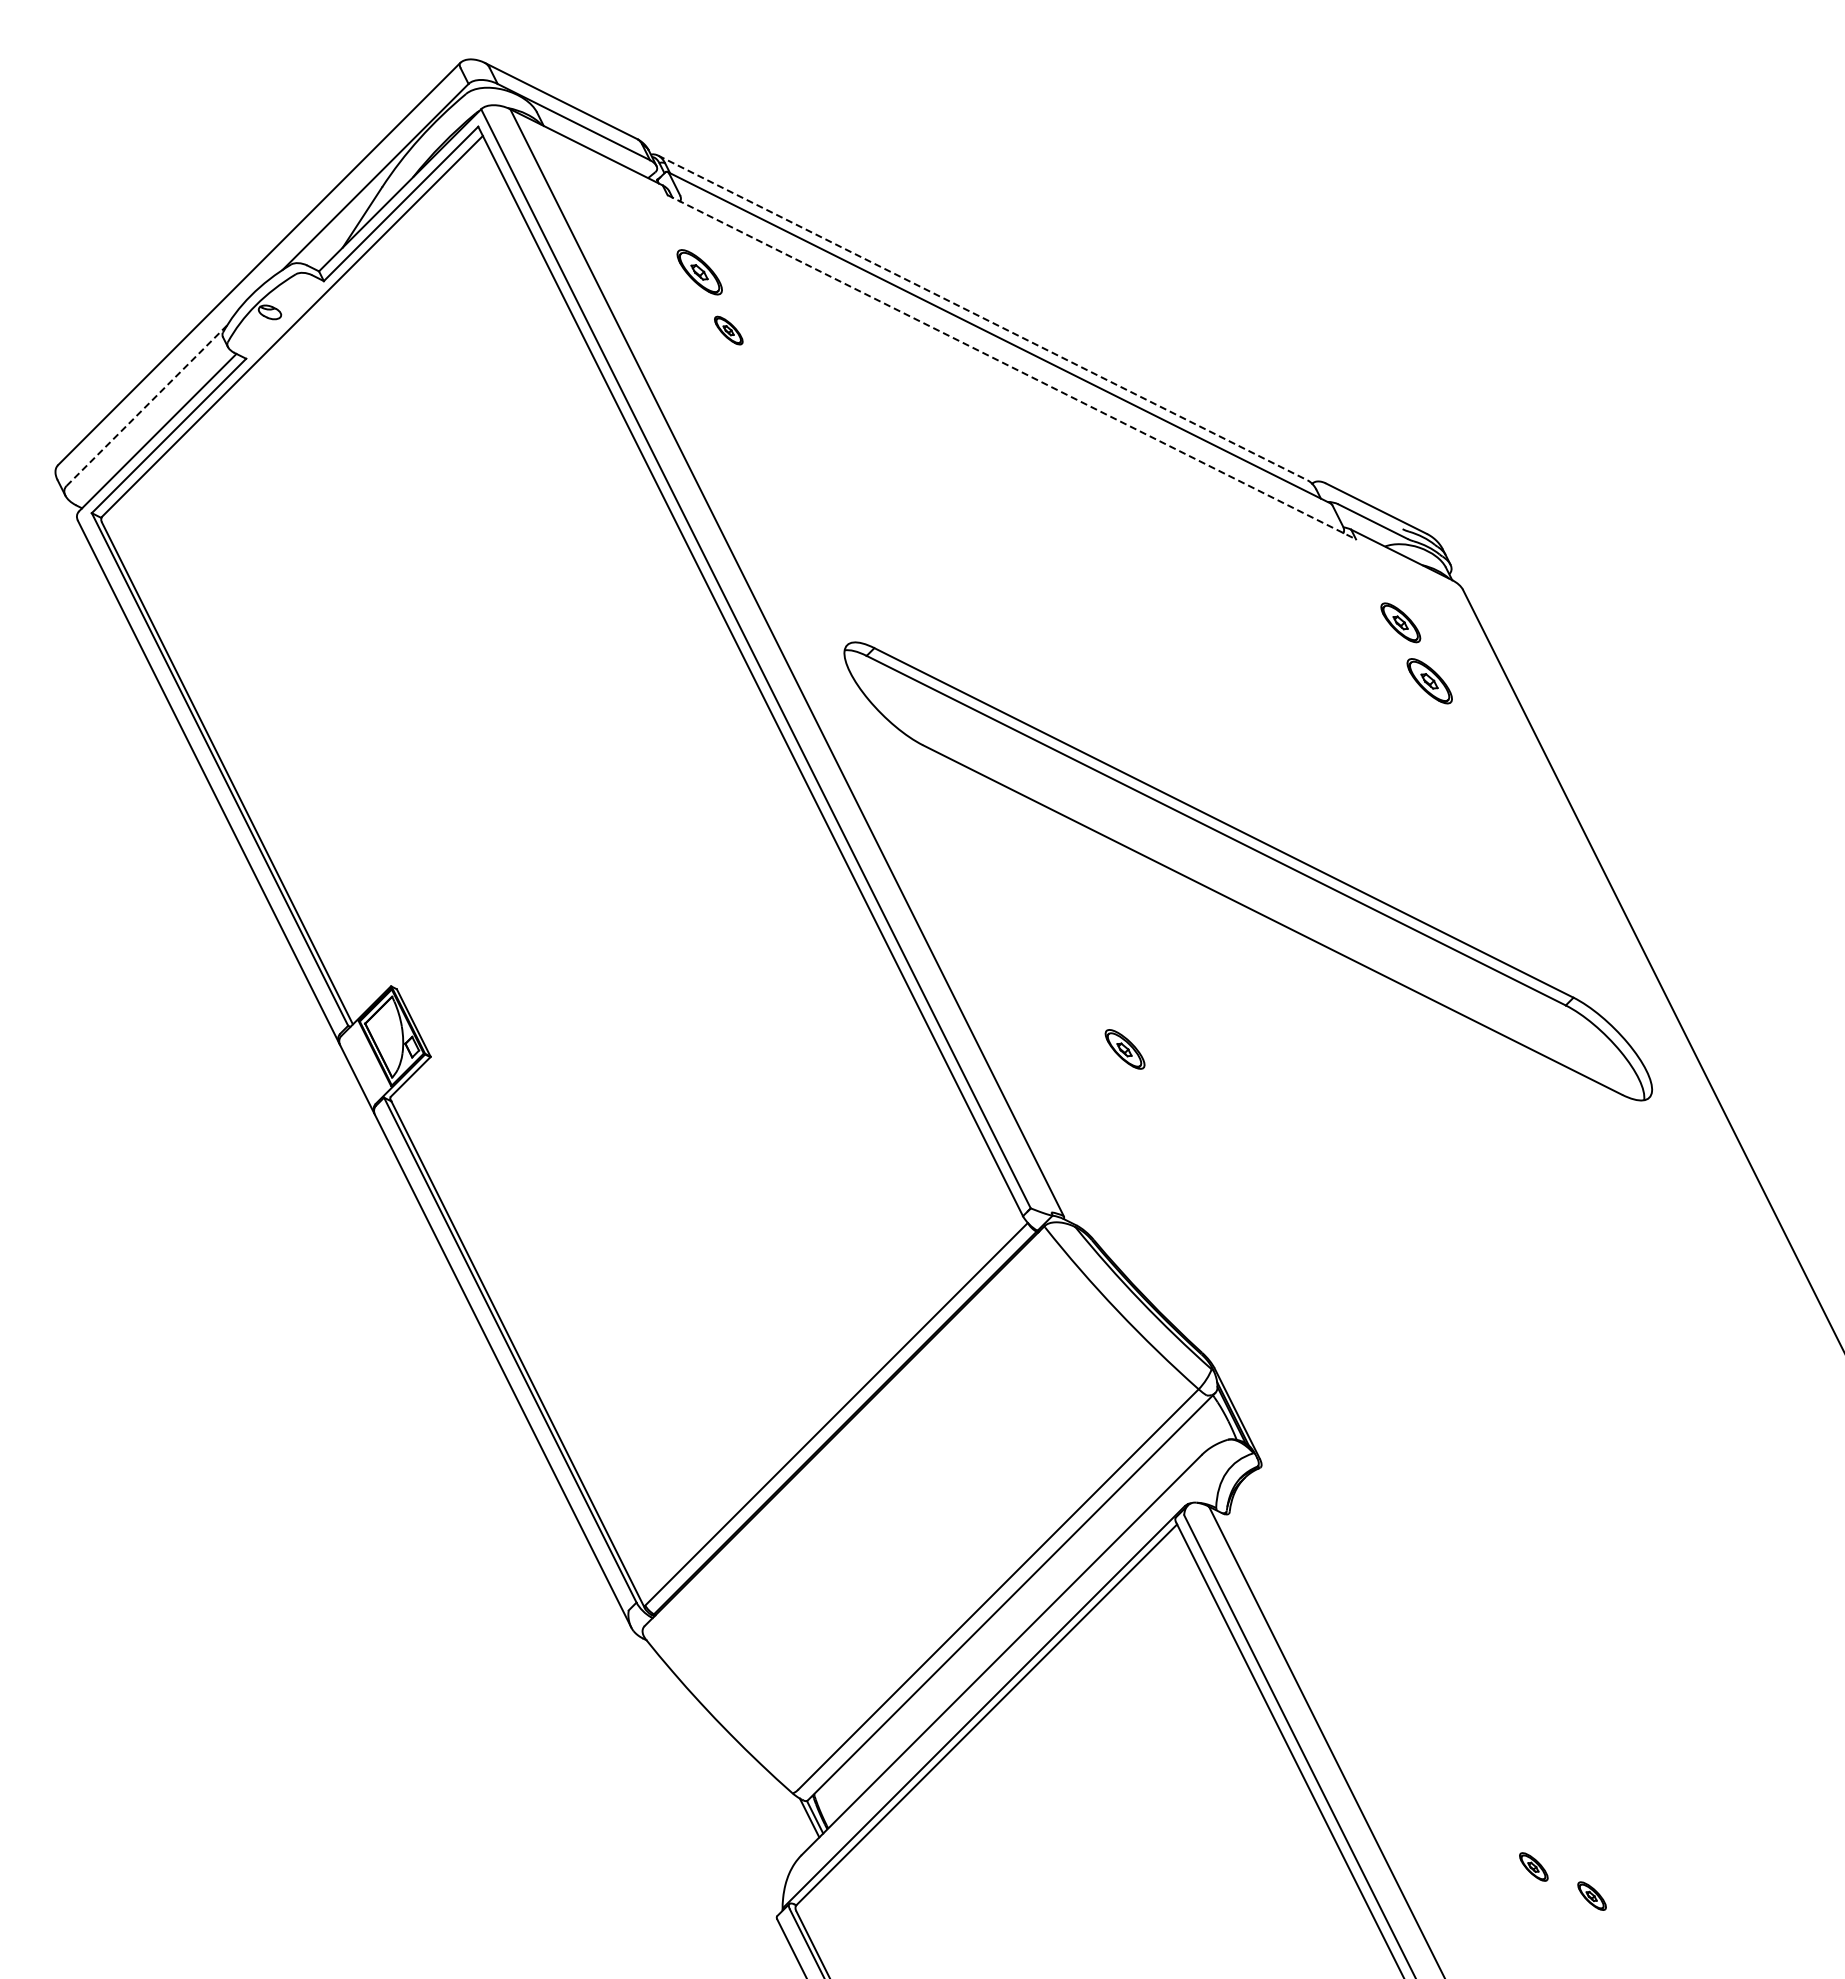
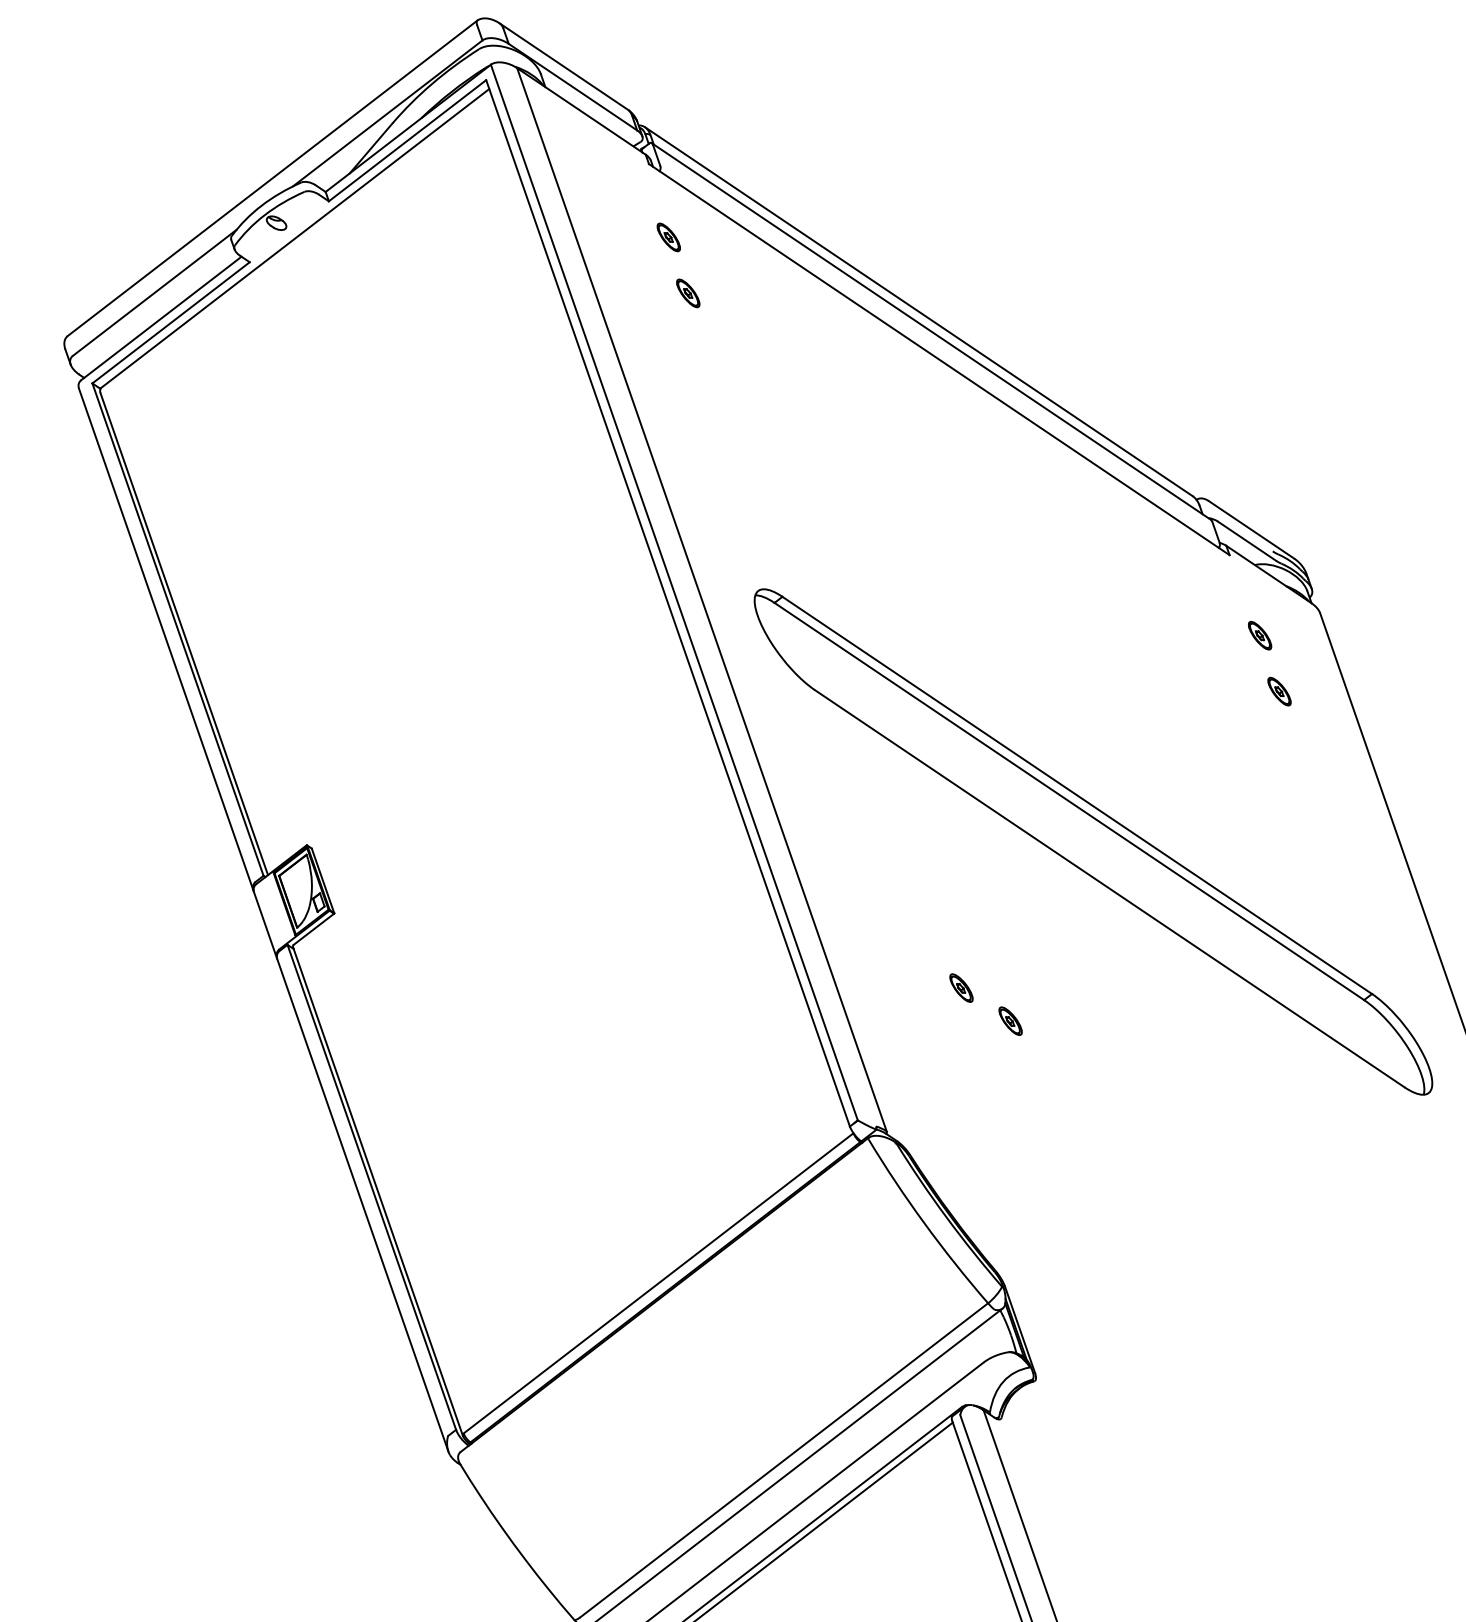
part: (699, 272) -> (668, 237), size x0.62
line: (982, 317) -> (918, 311), dashed -> solid
line: (1011, 367) -> (938, 359), dashed -> solid
line: (146, 405) -> (154, 292), dashed -> solid
part: (1400, 622) -> (1259, 635), size x0.71
part: (1429, 680) -> (1279, 691), size x0.62
part: (1124, 1049) -> (960, 988), size x0.71
part: (1183, 1078) -> (1010, 1021), added

